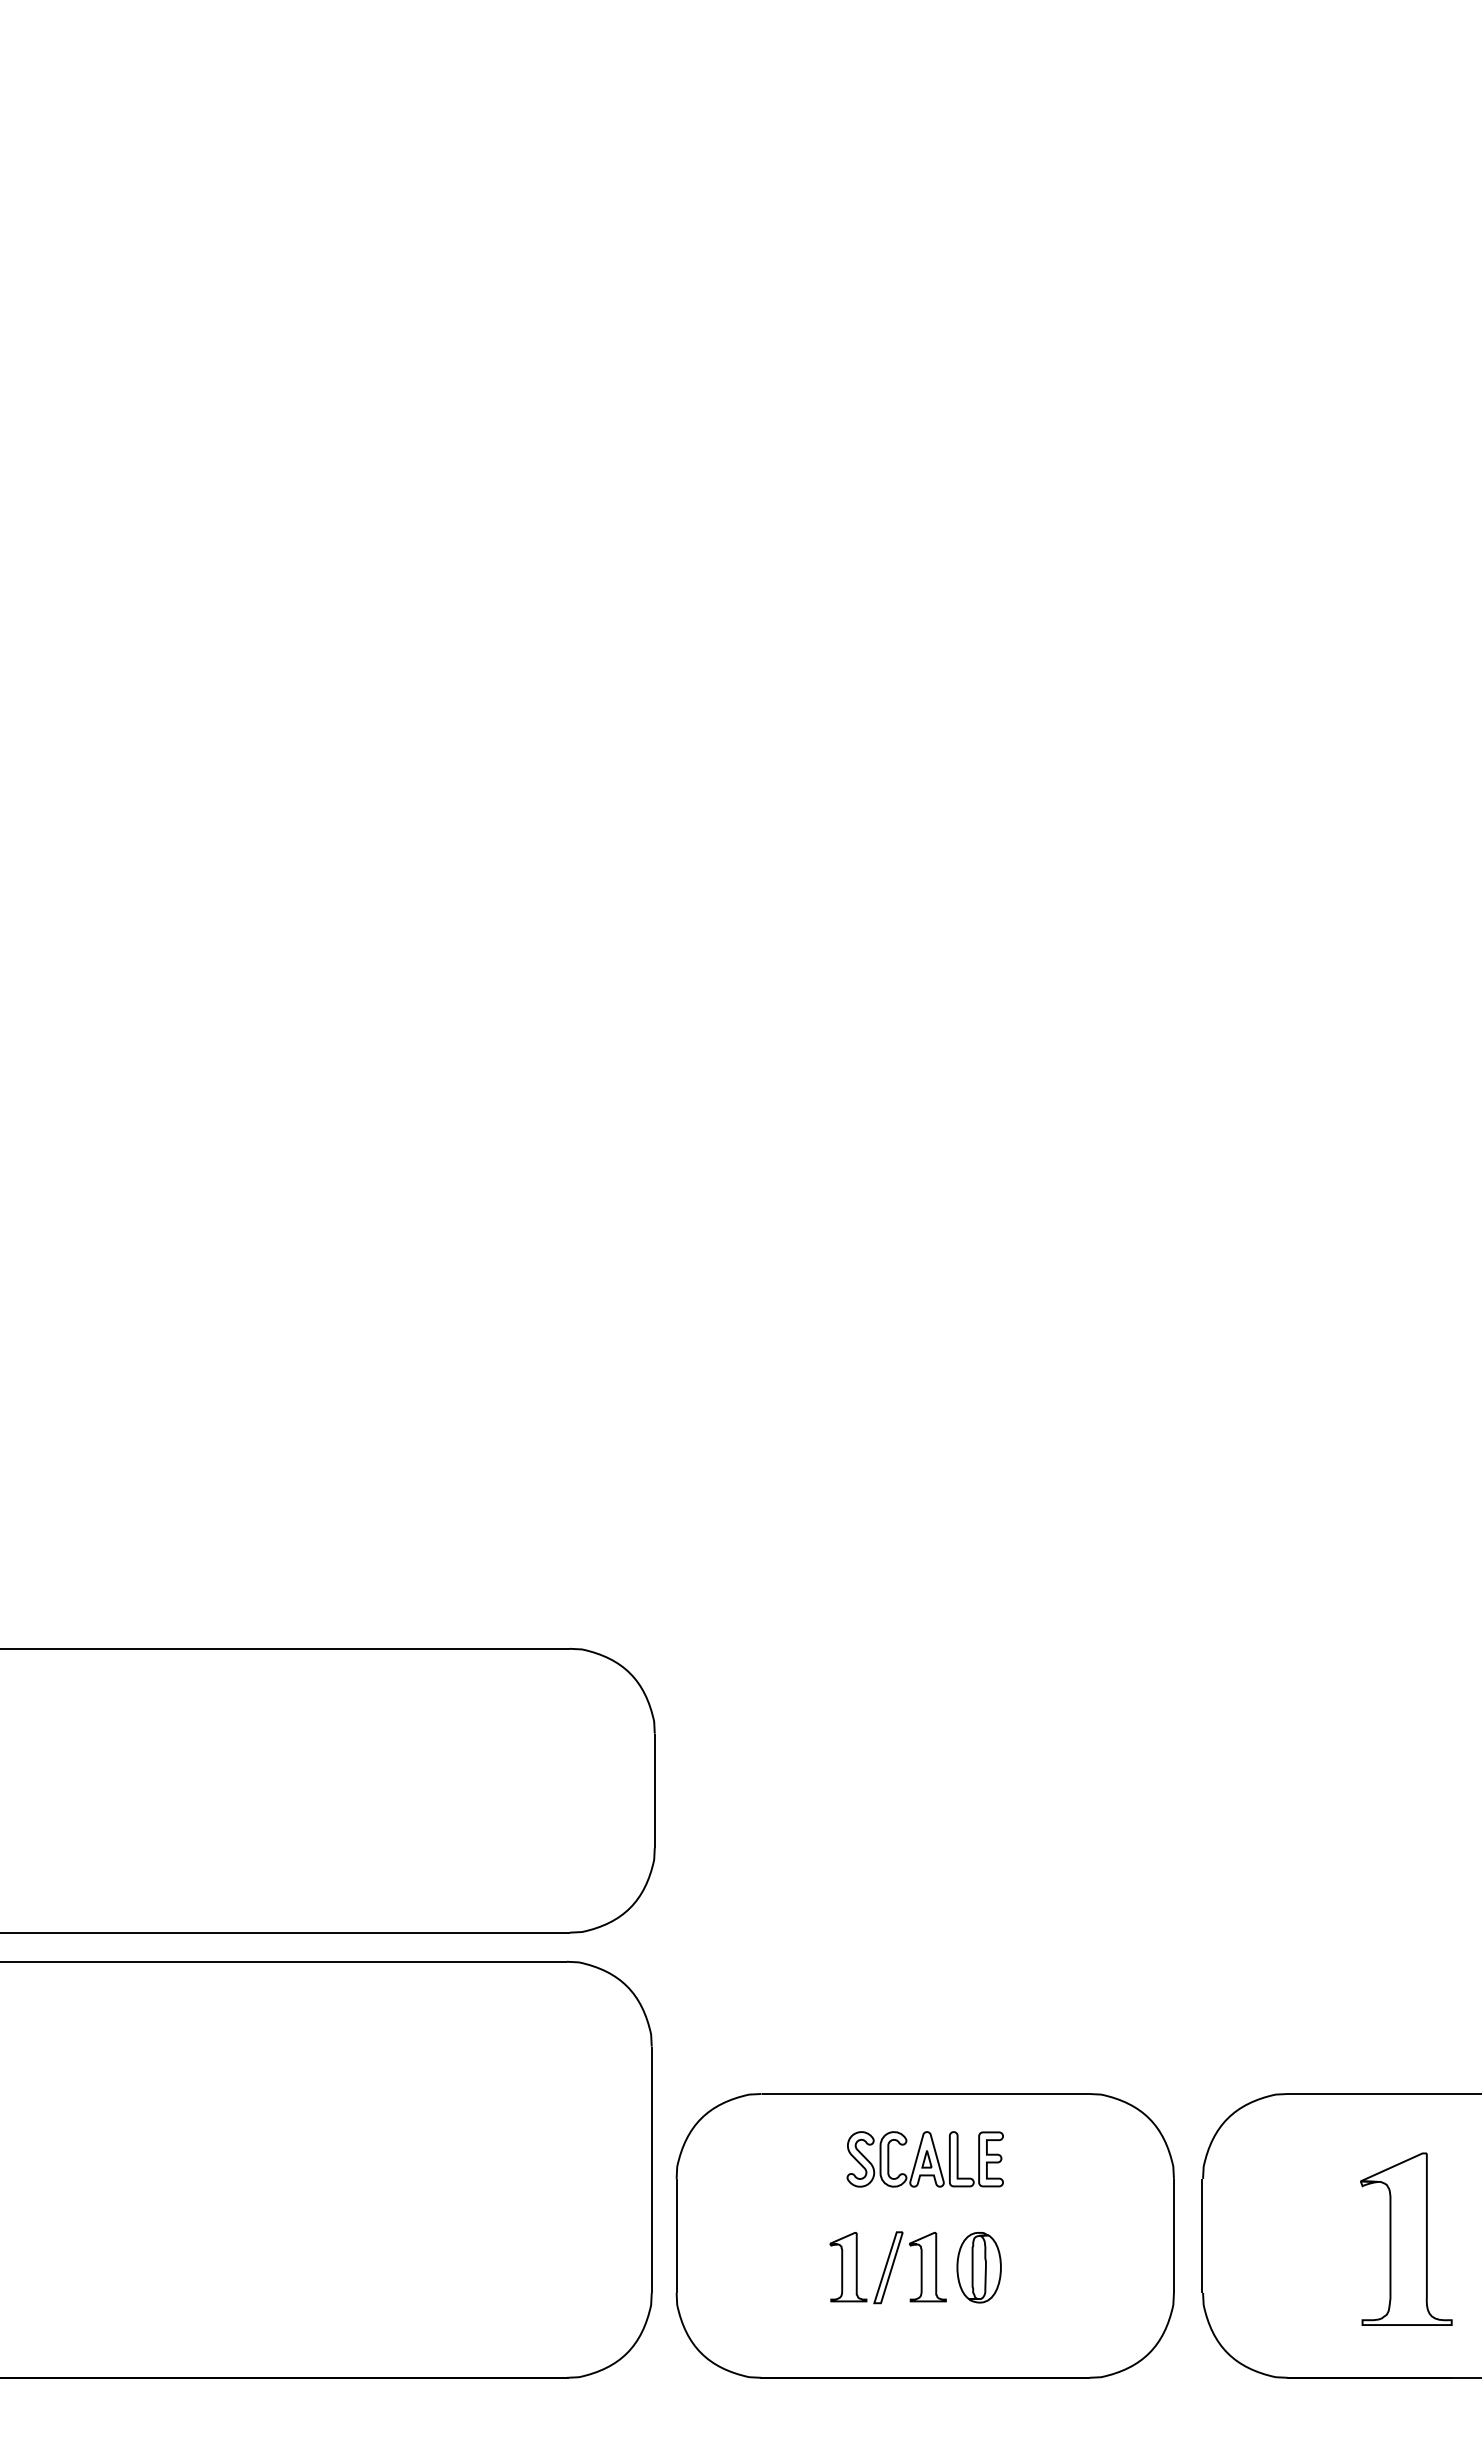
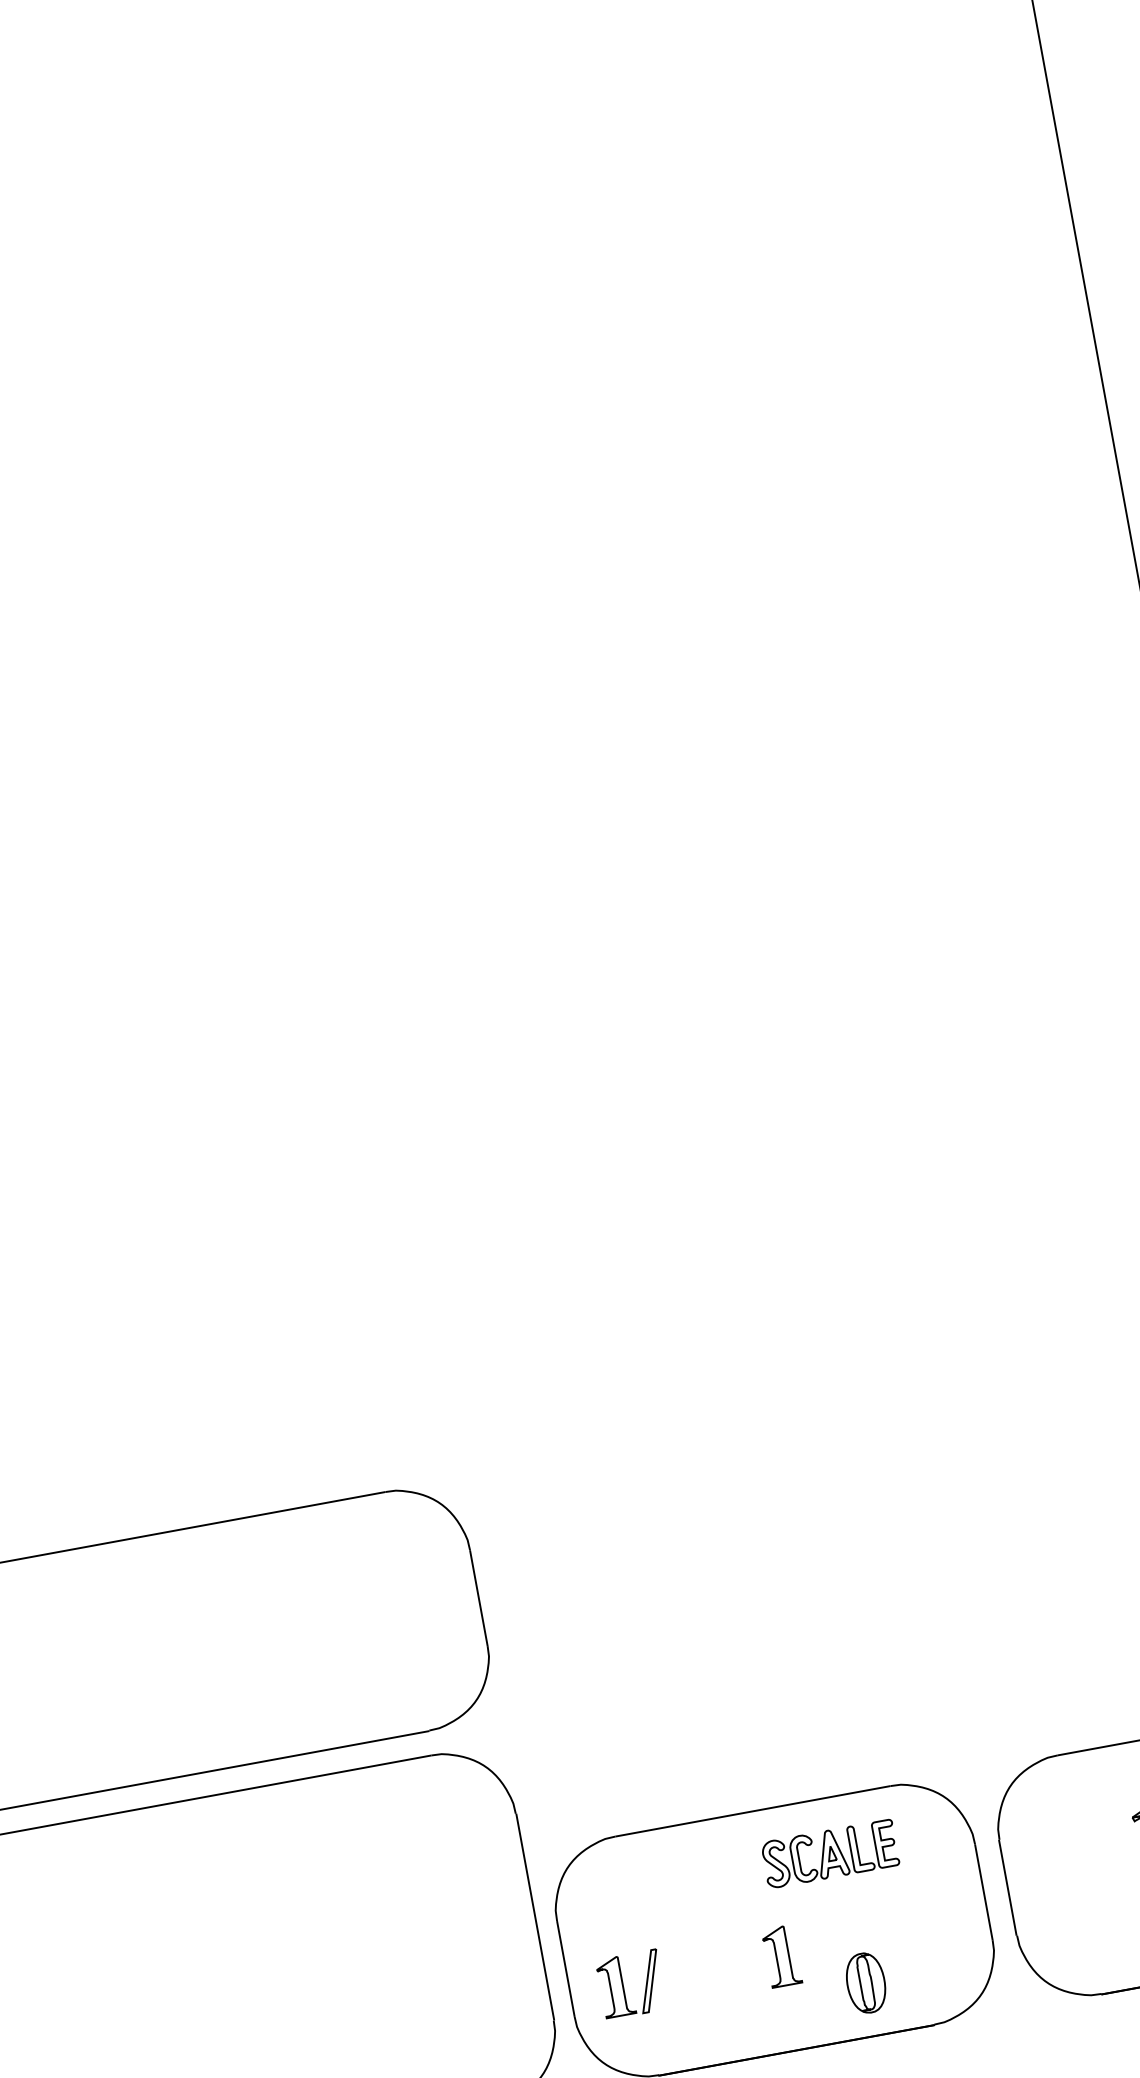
part: (924, 2159) -> (829, 1854), moved
part: (857, 2267) -> (623, 1985), moved
part: (978, 2267) -> (865, 1983), moved

